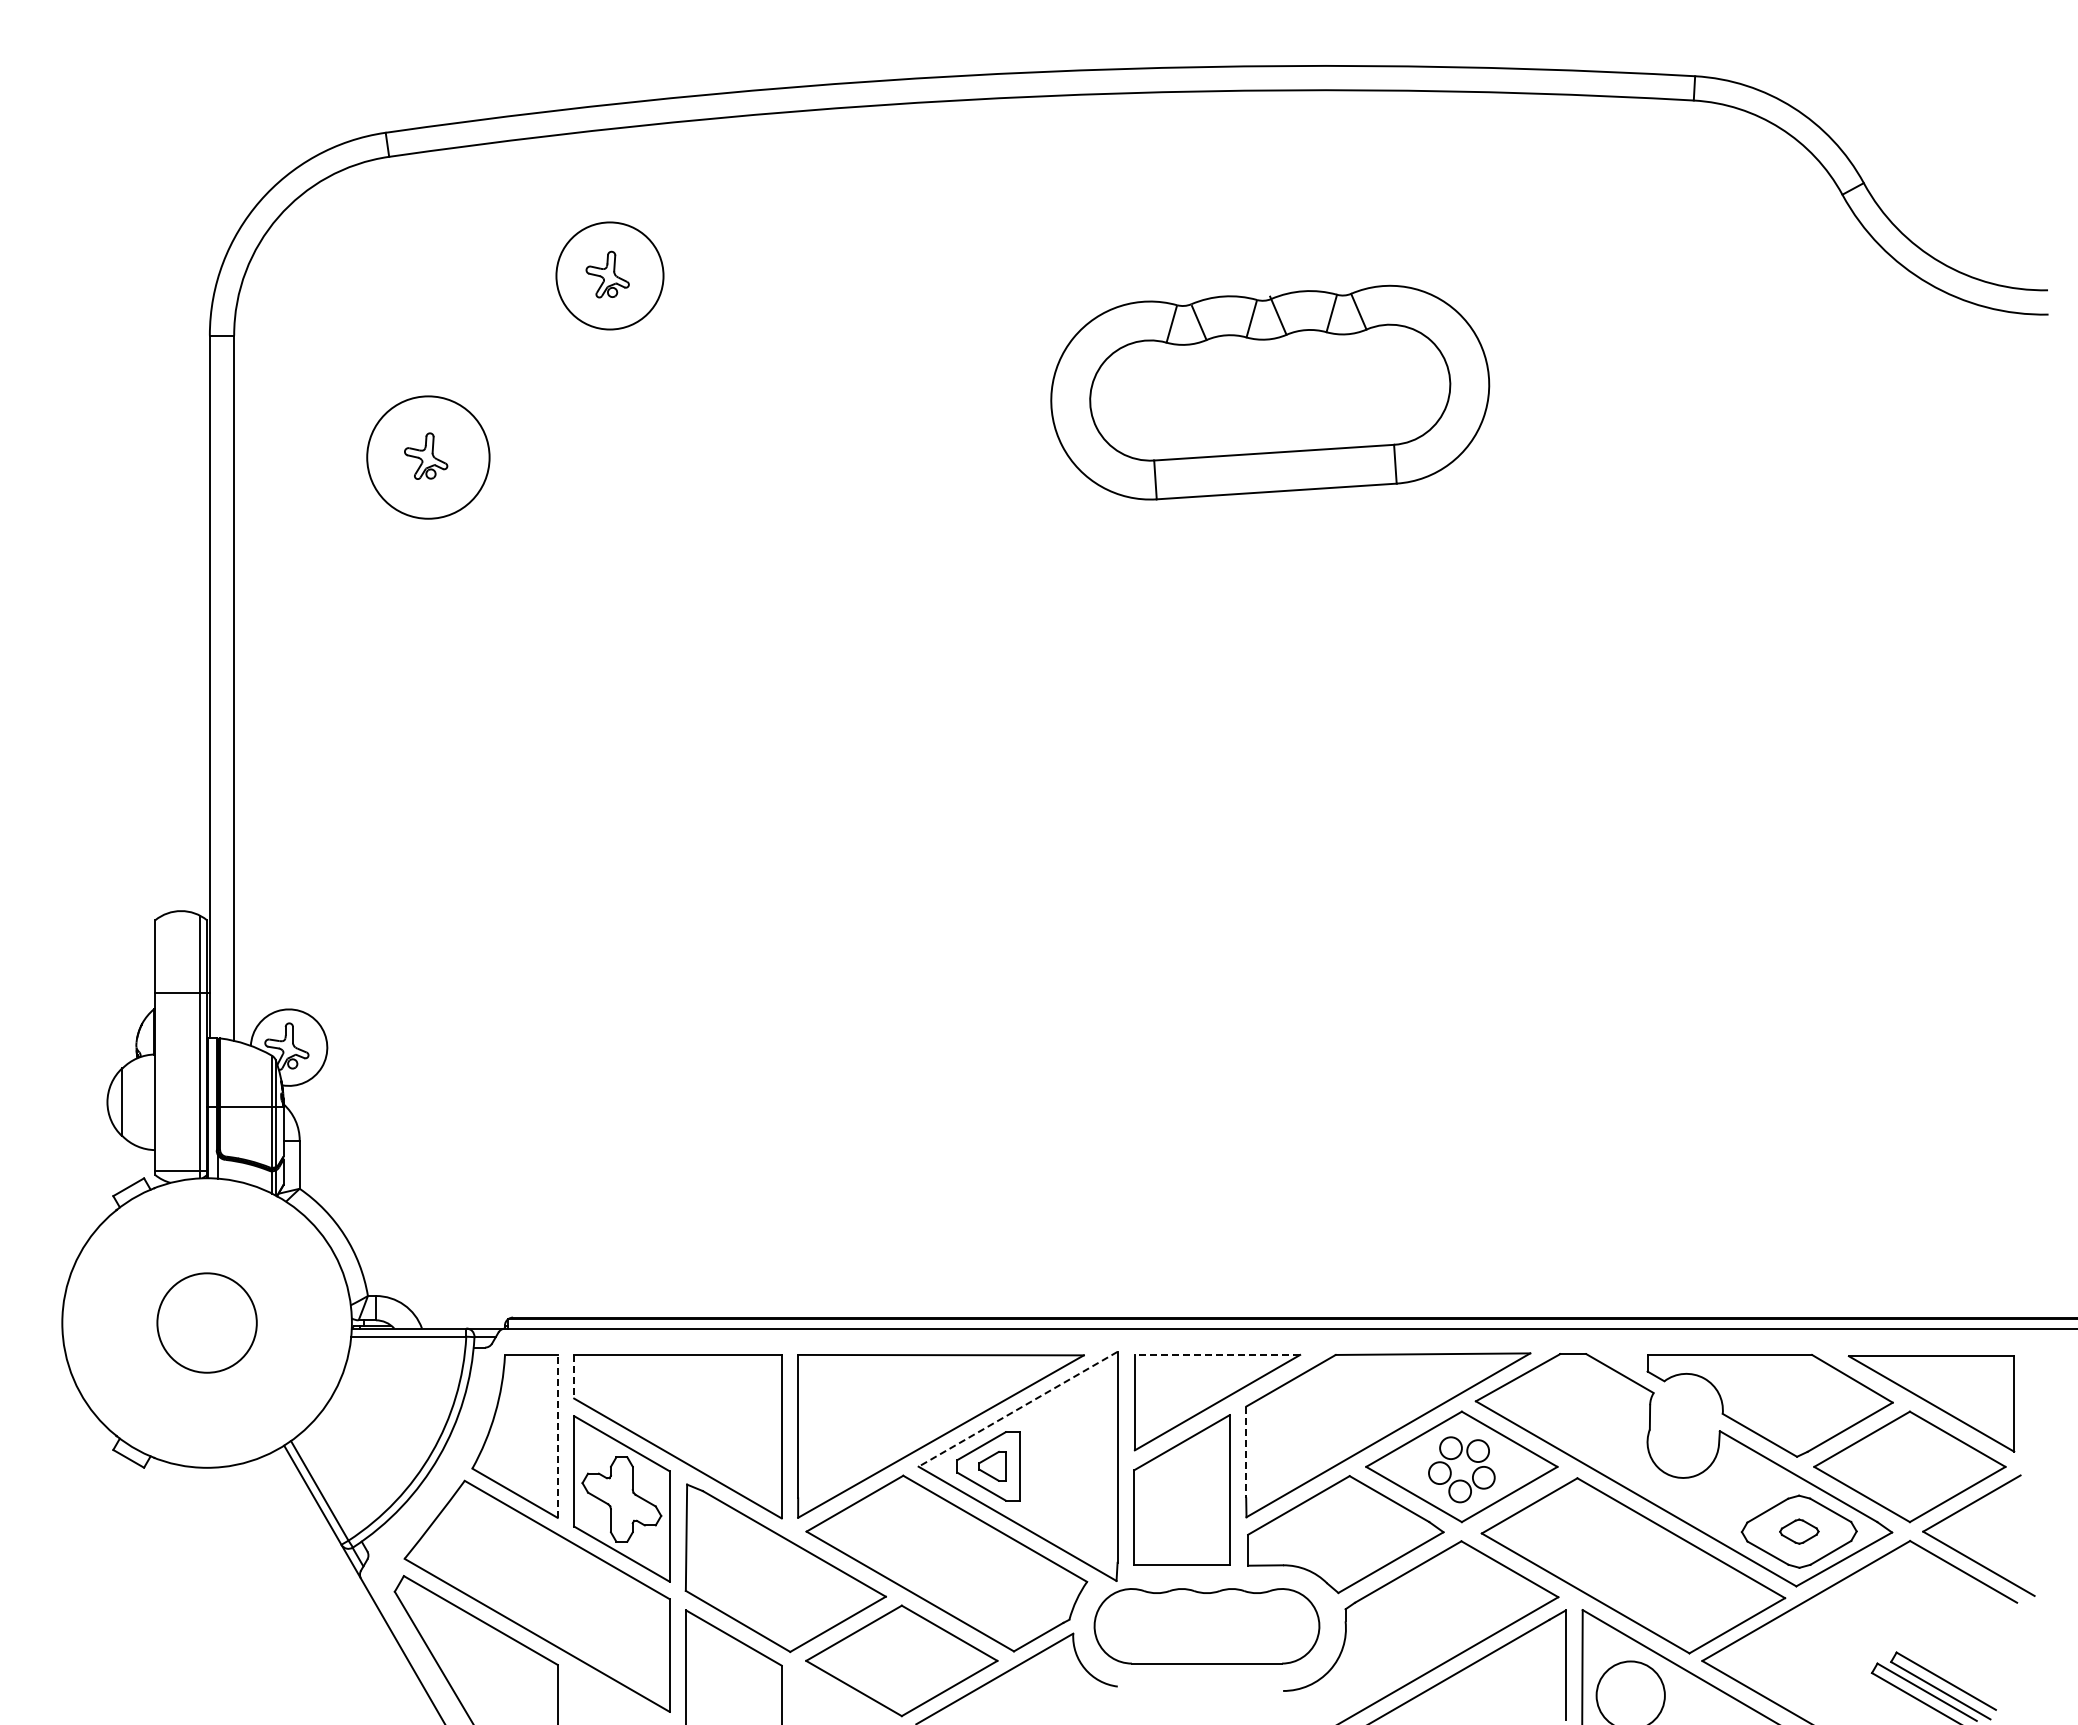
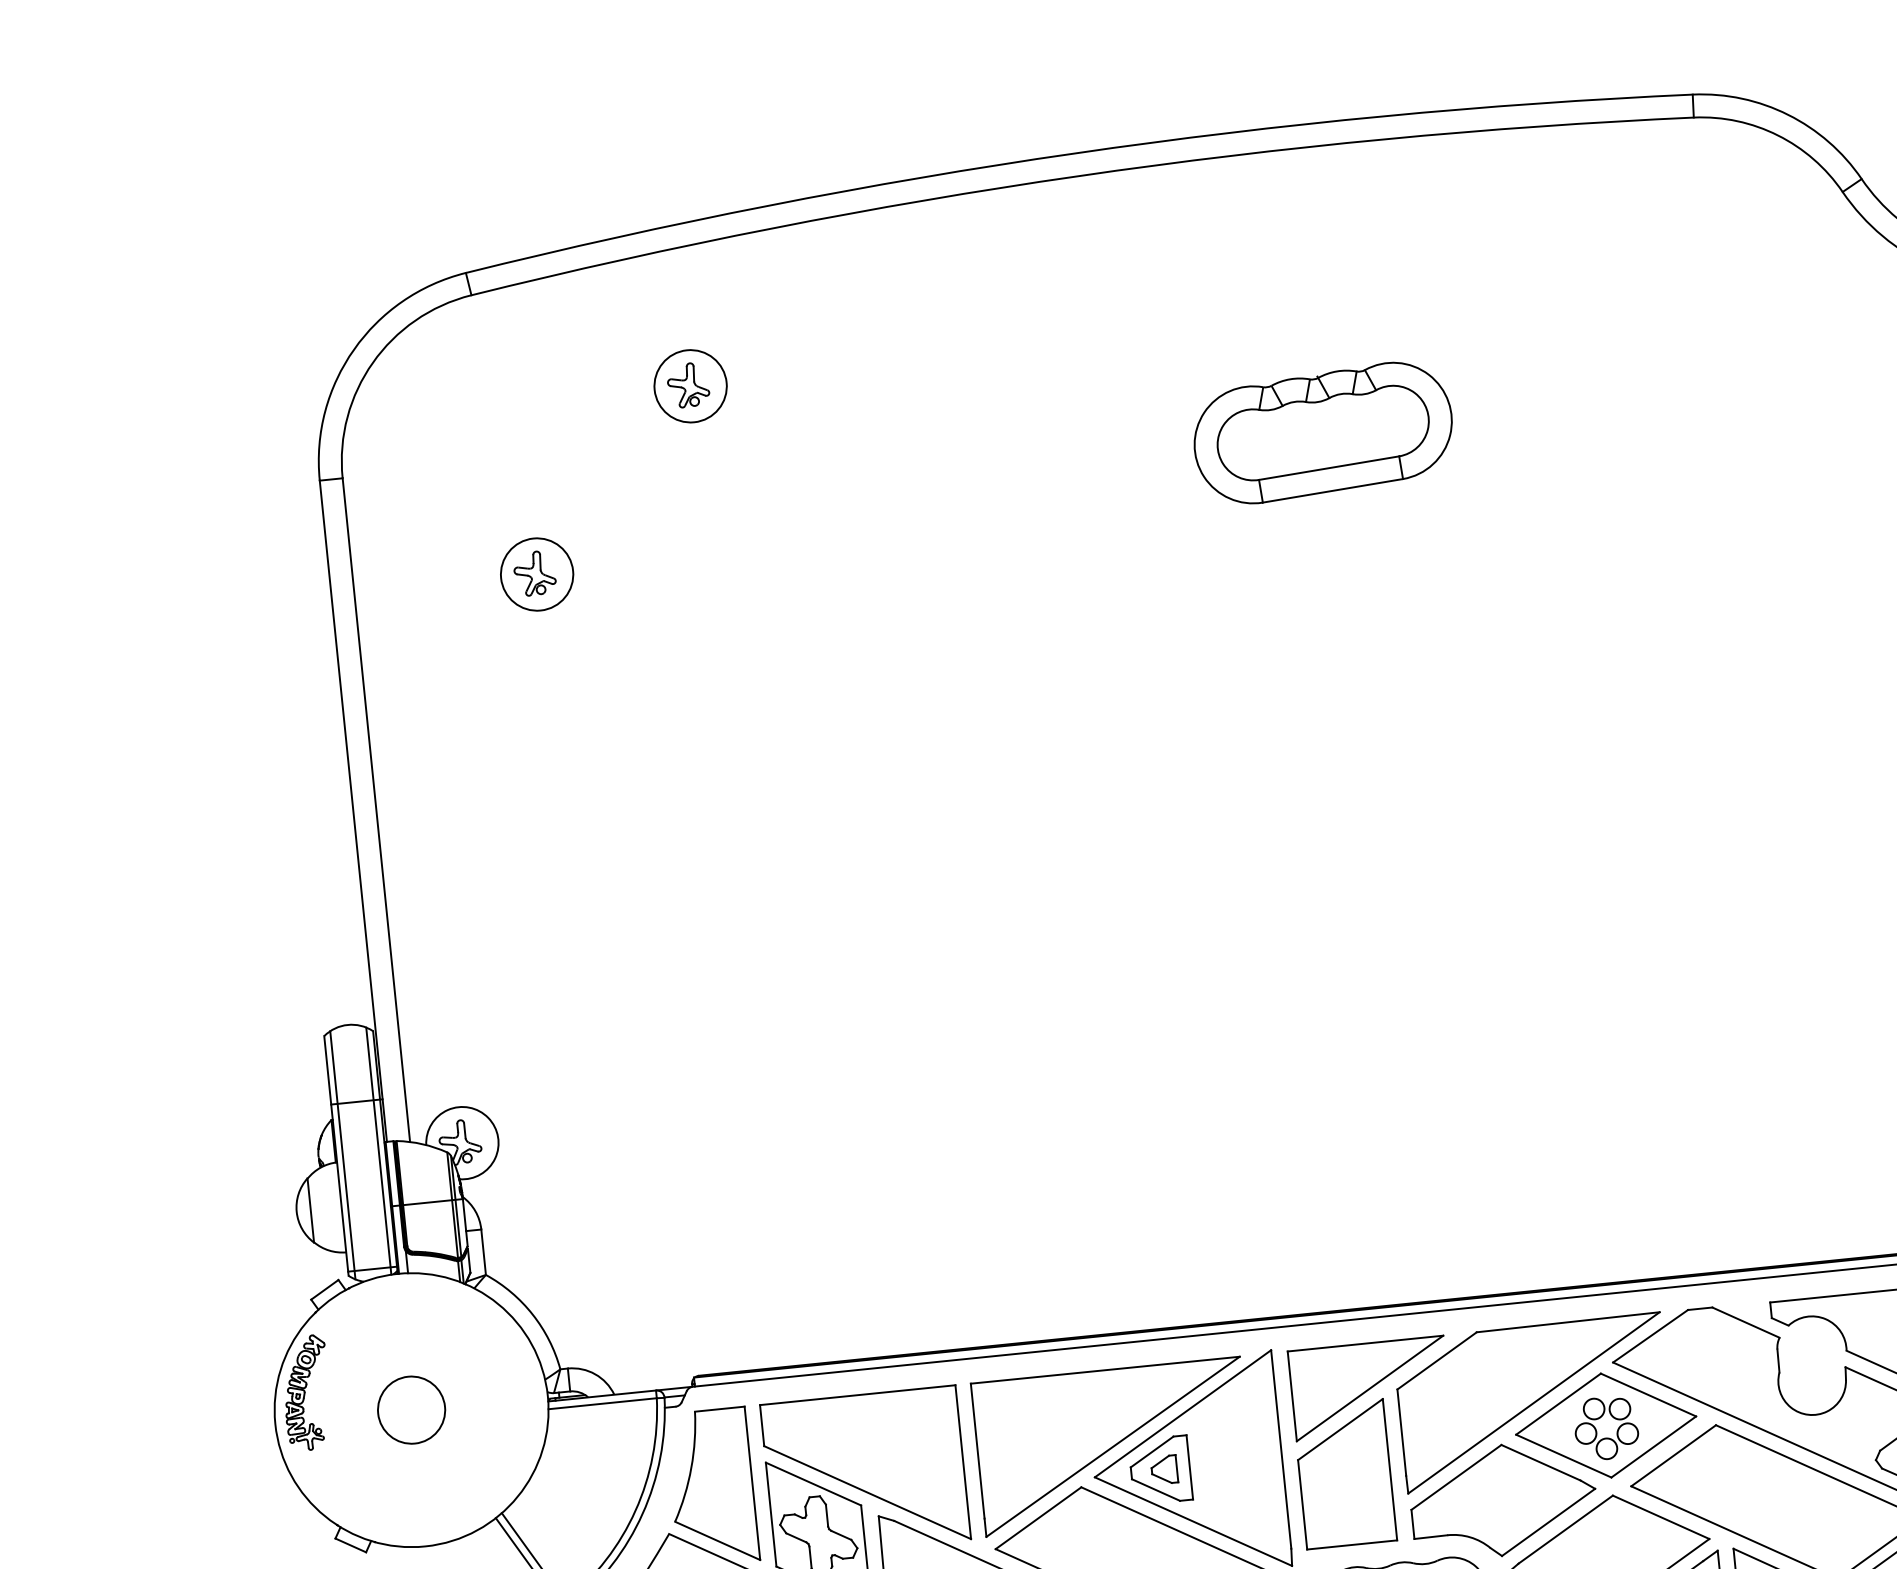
circle: (609, 275) -> (690, 385), size x0.71
part: (1270, 392) -> (1323, 432), size x0.62
circle: (428, 457) -> (537, 574), size x0.62
line: (162, 1047) -> (343, 1155), added
part: (98, 1293) -> (306, 1392), added
circle: (206, 1322) -> (410, 1409), size x0.71
line: (1217, 1354) -> (1365, 1343), dashed -> solid
line: (574, 1376) -> (762, 1425), dashed -> solid
line: (1018, 1409) -> (1183, 1413), dashed -> solid
line: (557, 1435) -> (752, 1482), dashed -> solid
line: (1246, 1452) -> (1402, 1432), dashed -> solid

